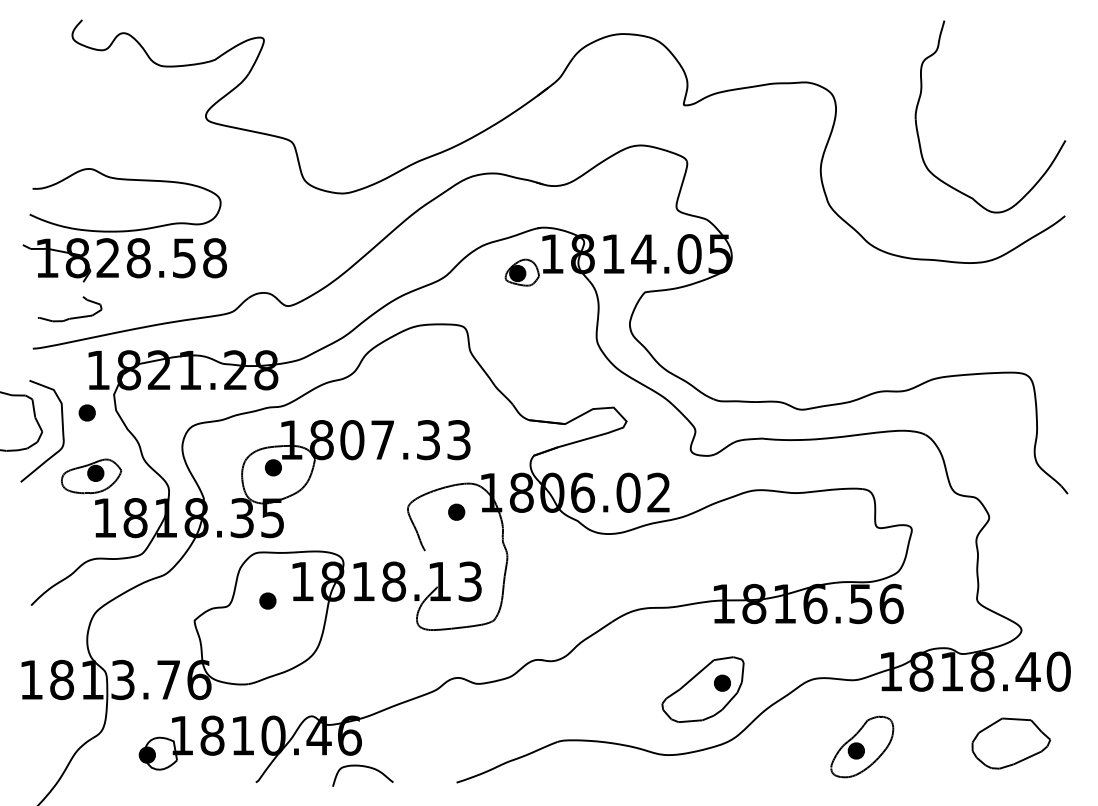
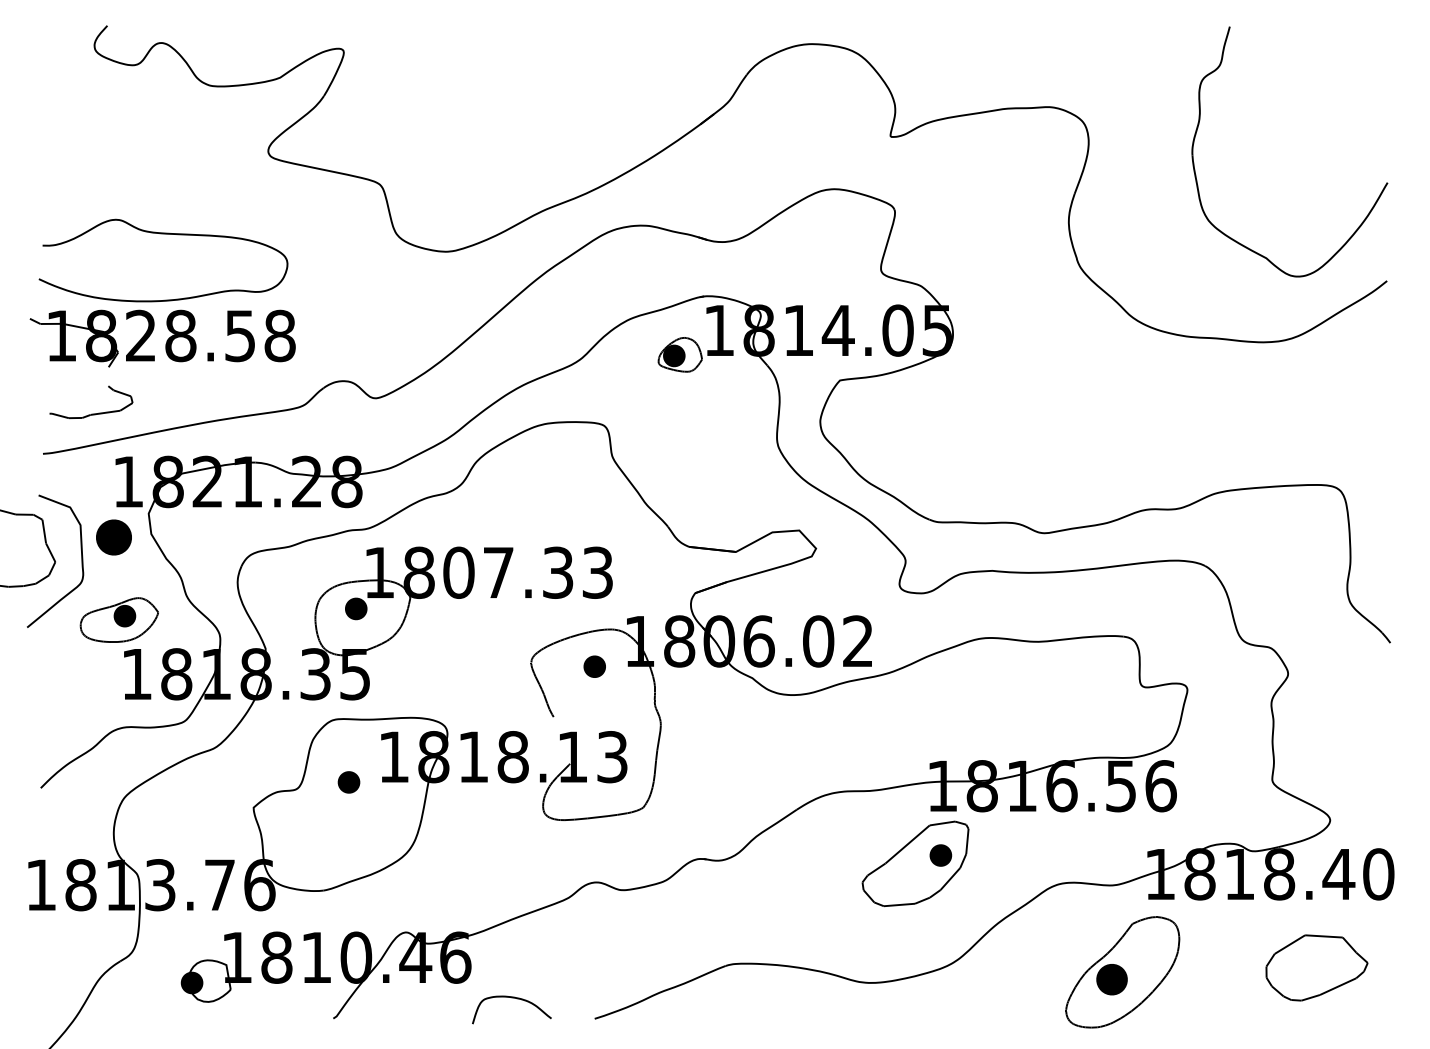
part: (86, 412) -> (112, 536), size x1.6
part: (702, 689) -> (914, 863), moved
part: (862, 746) -> (1123, 971), size x1.4
curve: (363, 767) -> (512, 999), moved

